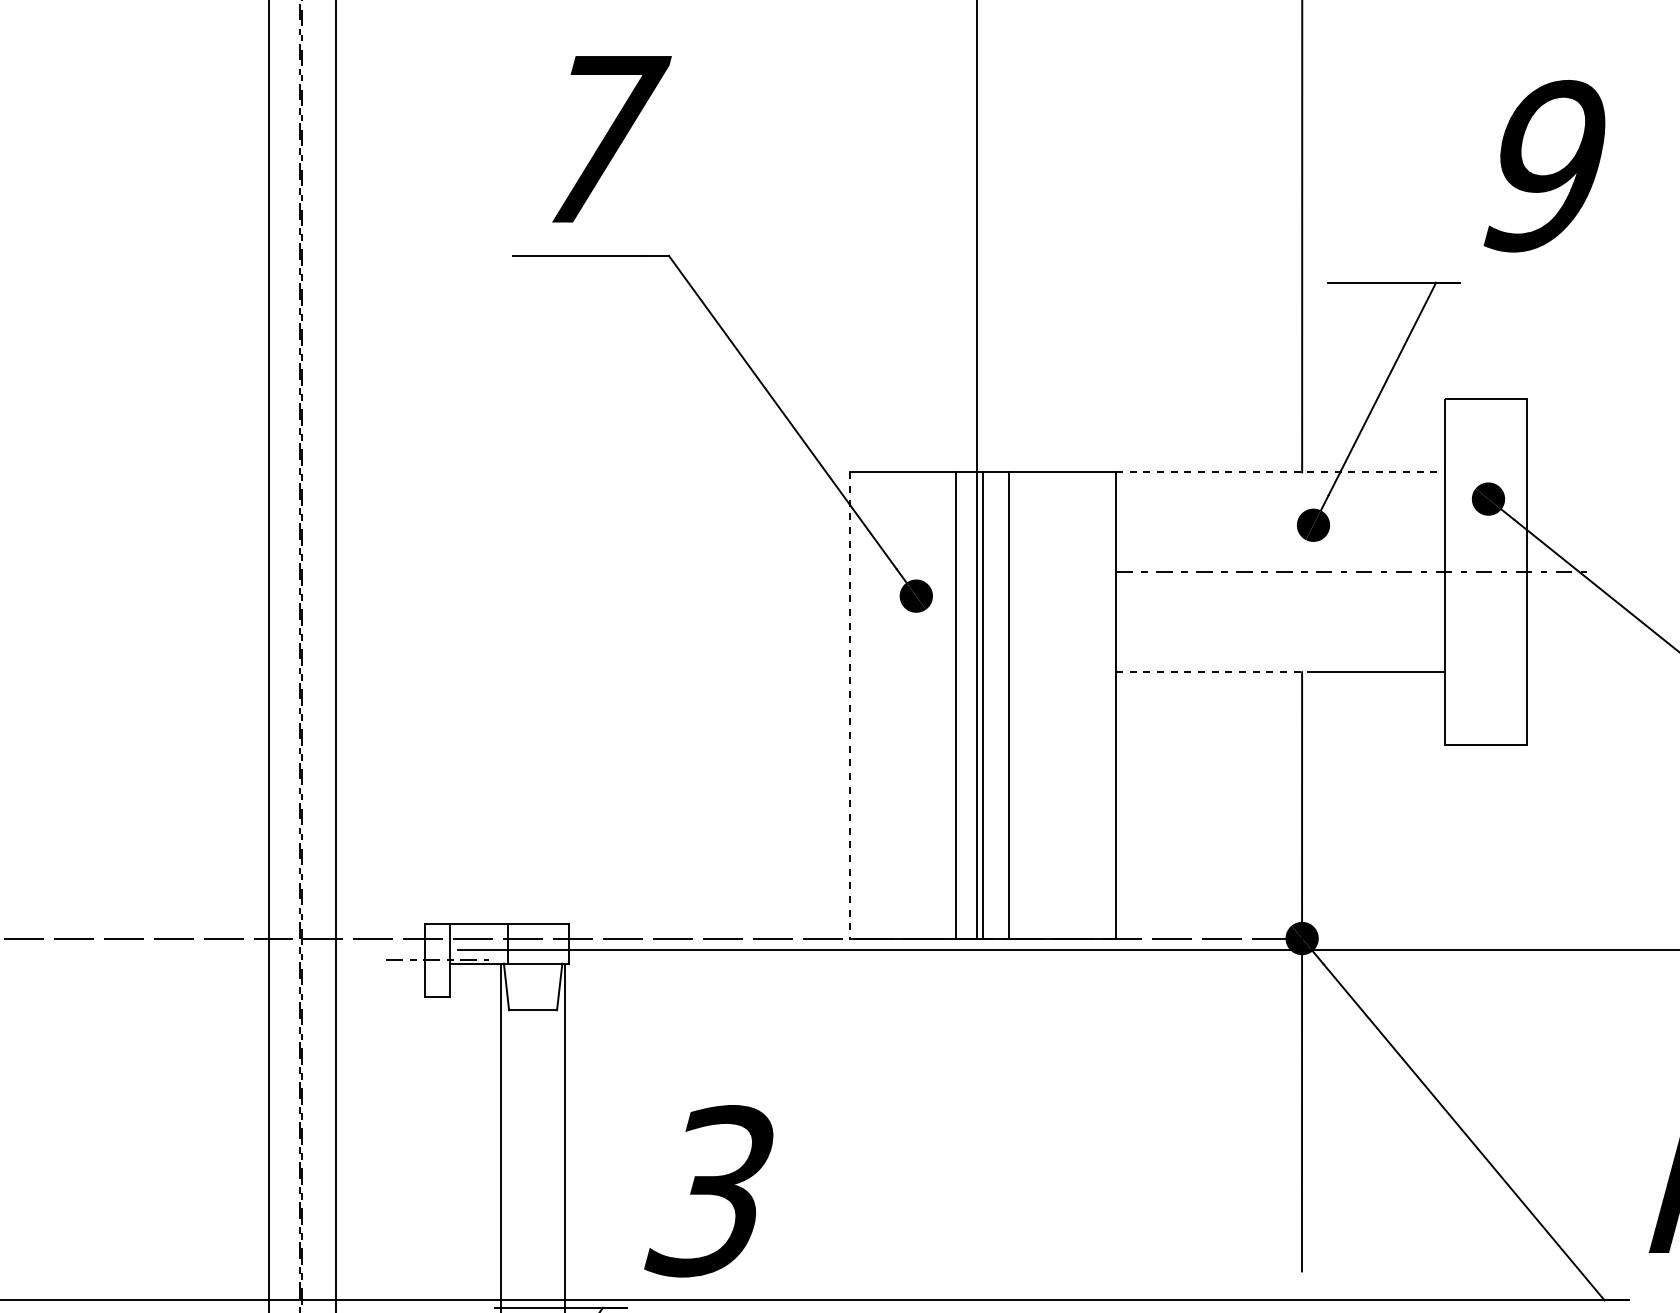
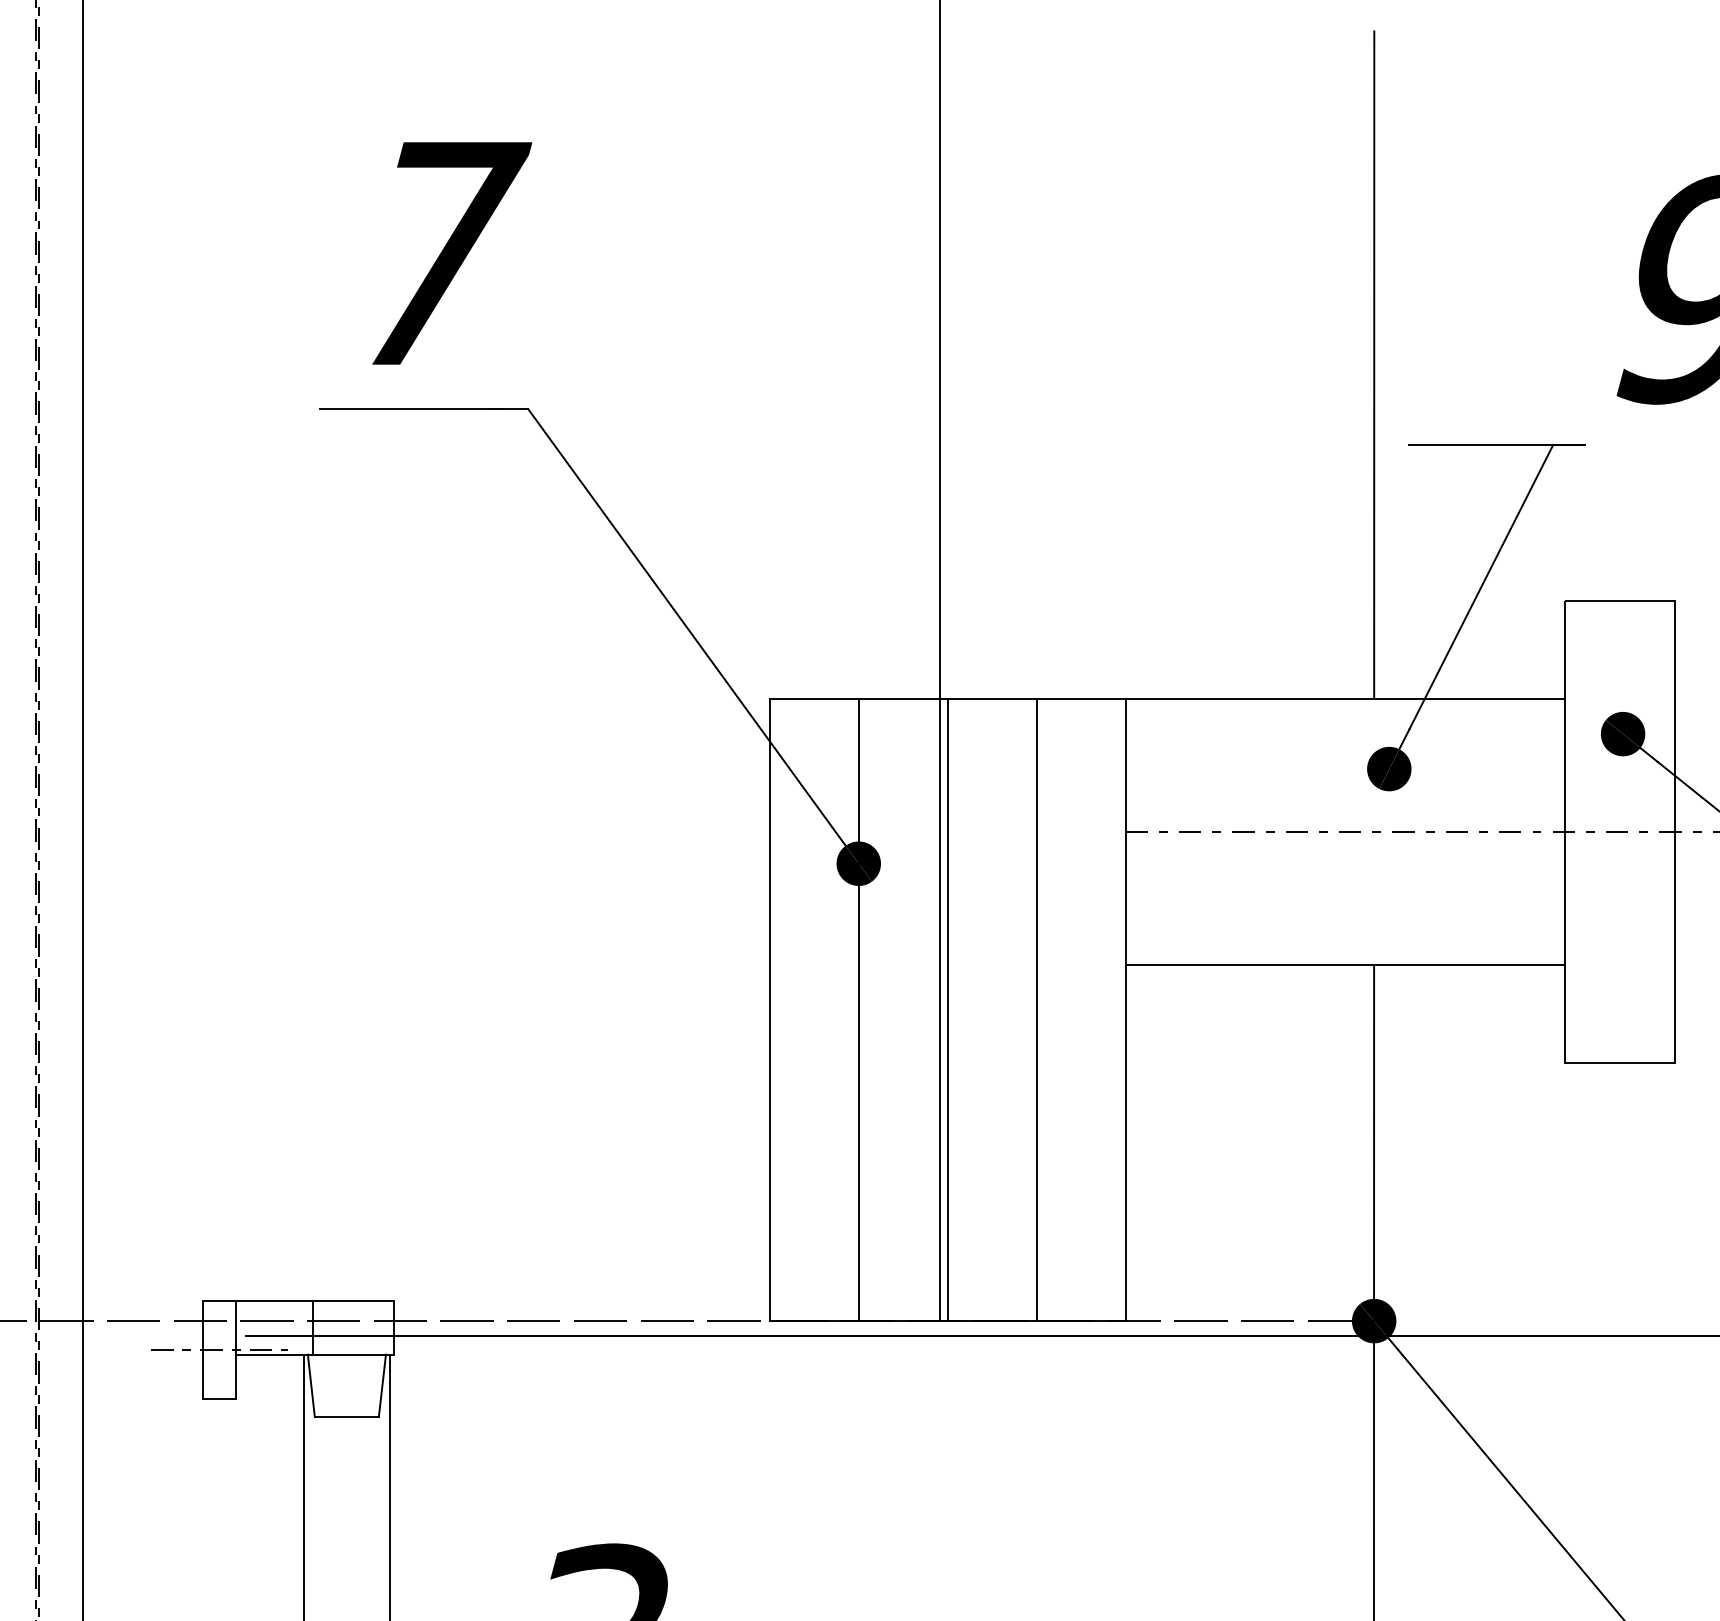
line: (1280, 472) -> (1345, 698), dashed -> solid
line: (1211, 672) -> (1253, 965), dashed -> solid
line: (849, 705) -> (769, 1009), dashed -> solid
line: (956, 705) -> (859, 1009), moved
line: (1008, 705) -> (1036, 1009), moved

